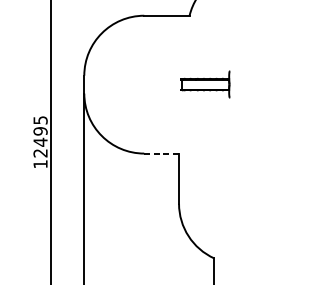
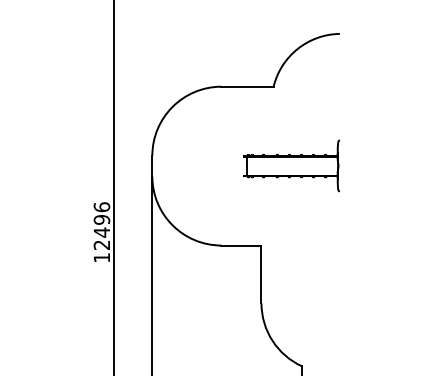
part: (205, 84) -> (291, 165), size x1.67
text: (40, 120) -> (101, 207), 12495 -> 12496
line: (161, 153) -> (241, 245), dashed -> solid

